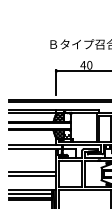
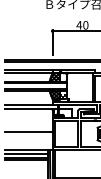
line: (32, 176) -> (28, 136), removed

